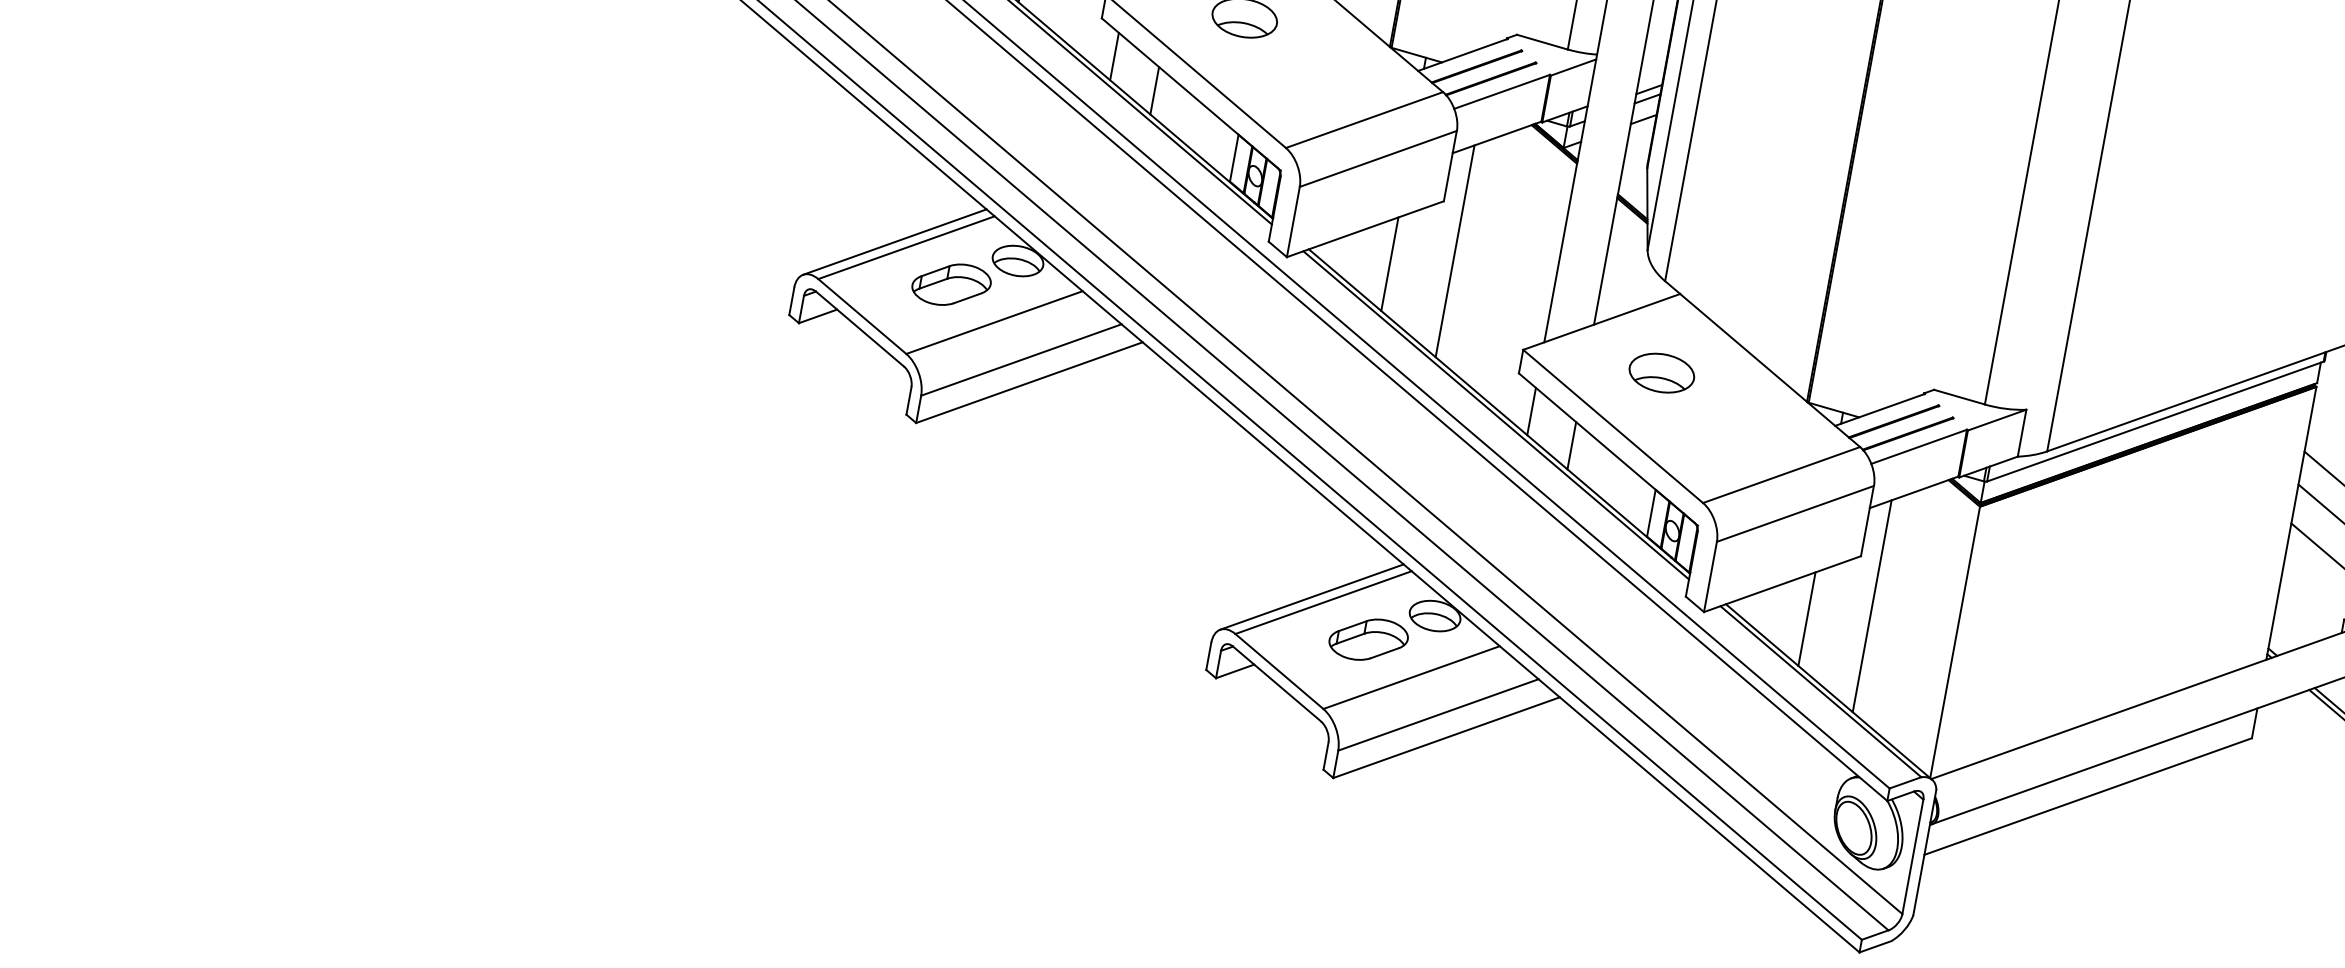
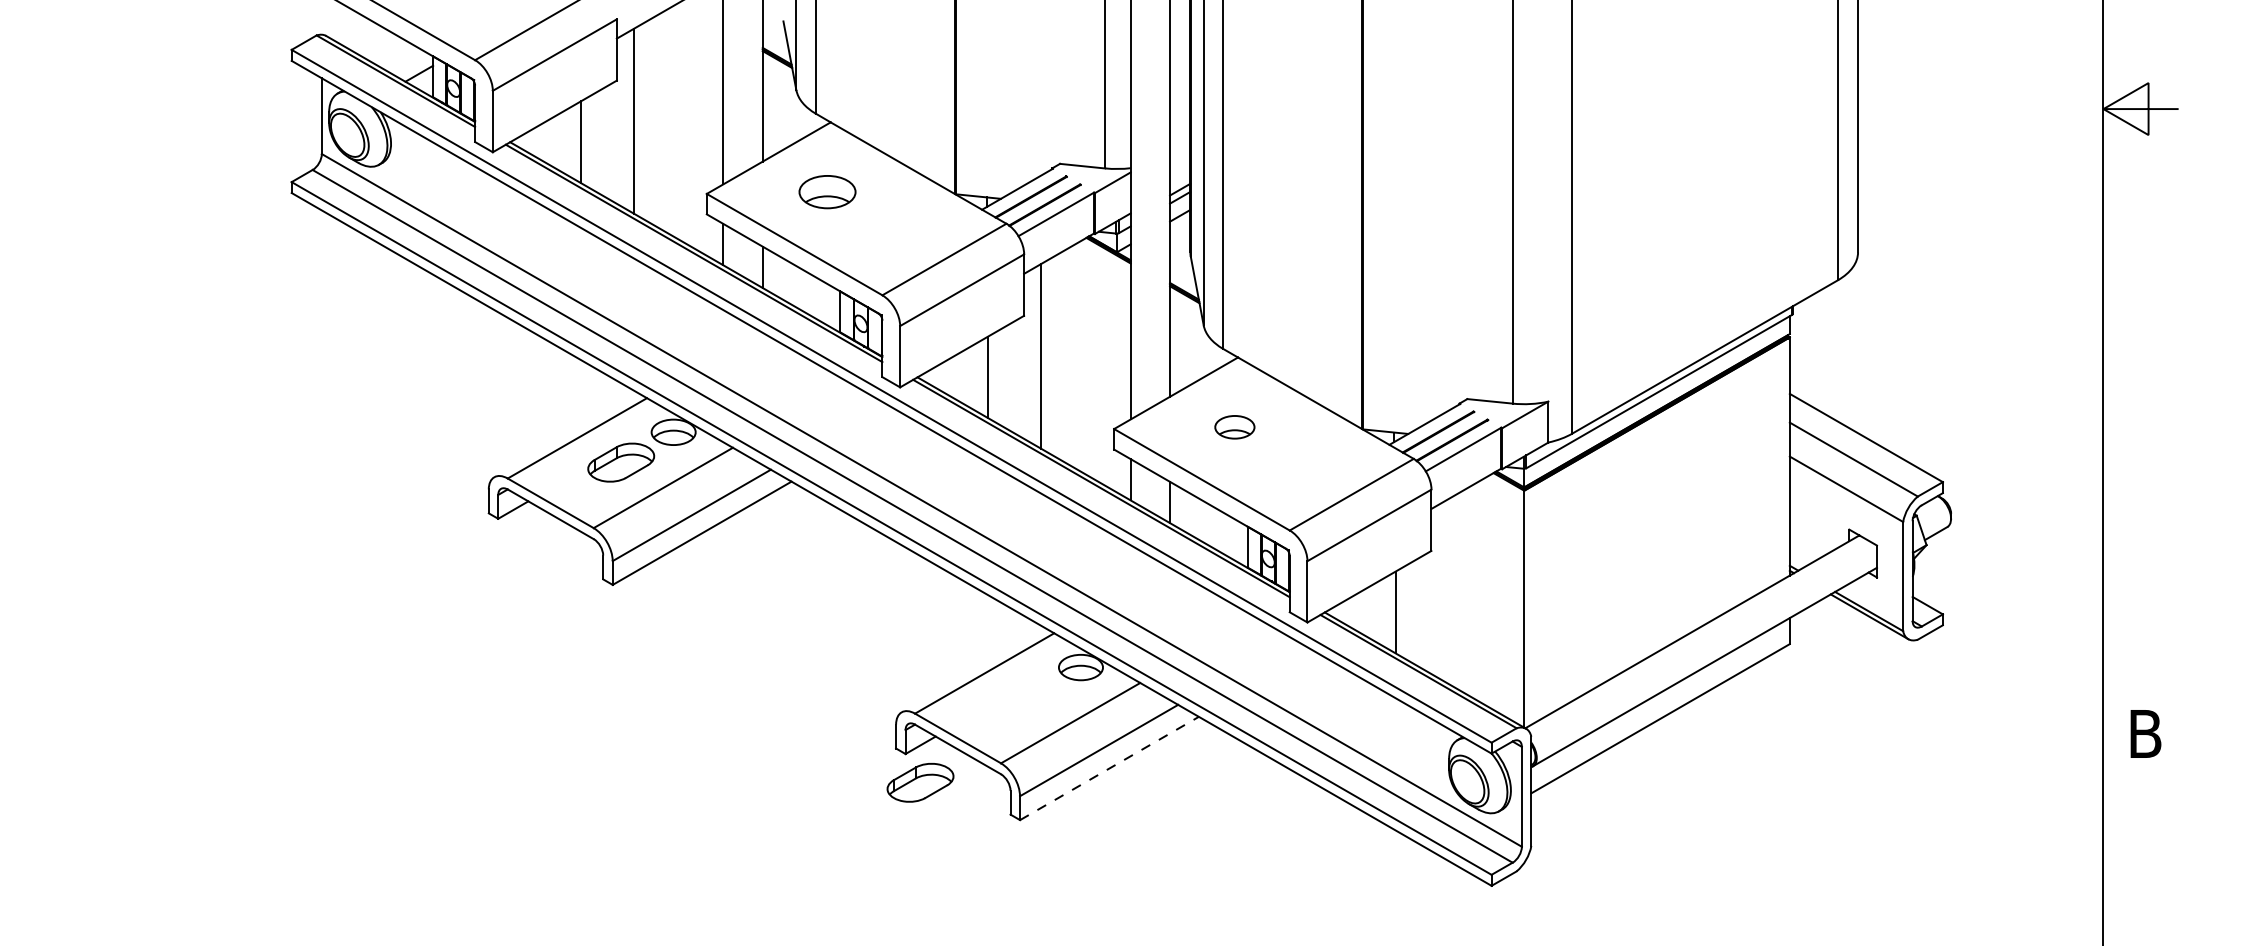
line: (894, 242) -> (566, 435), removed
part: (1661, 373) -> (1234, 427), size x0.7
line: (1311, 596) -> (973, 670), removed
line: (1872, 606) -> (1448, 591), removed
part: (1368, 639) -> (920, 782), moved
line: (1446, 737) -> (1109, 768), solid -> dashed

